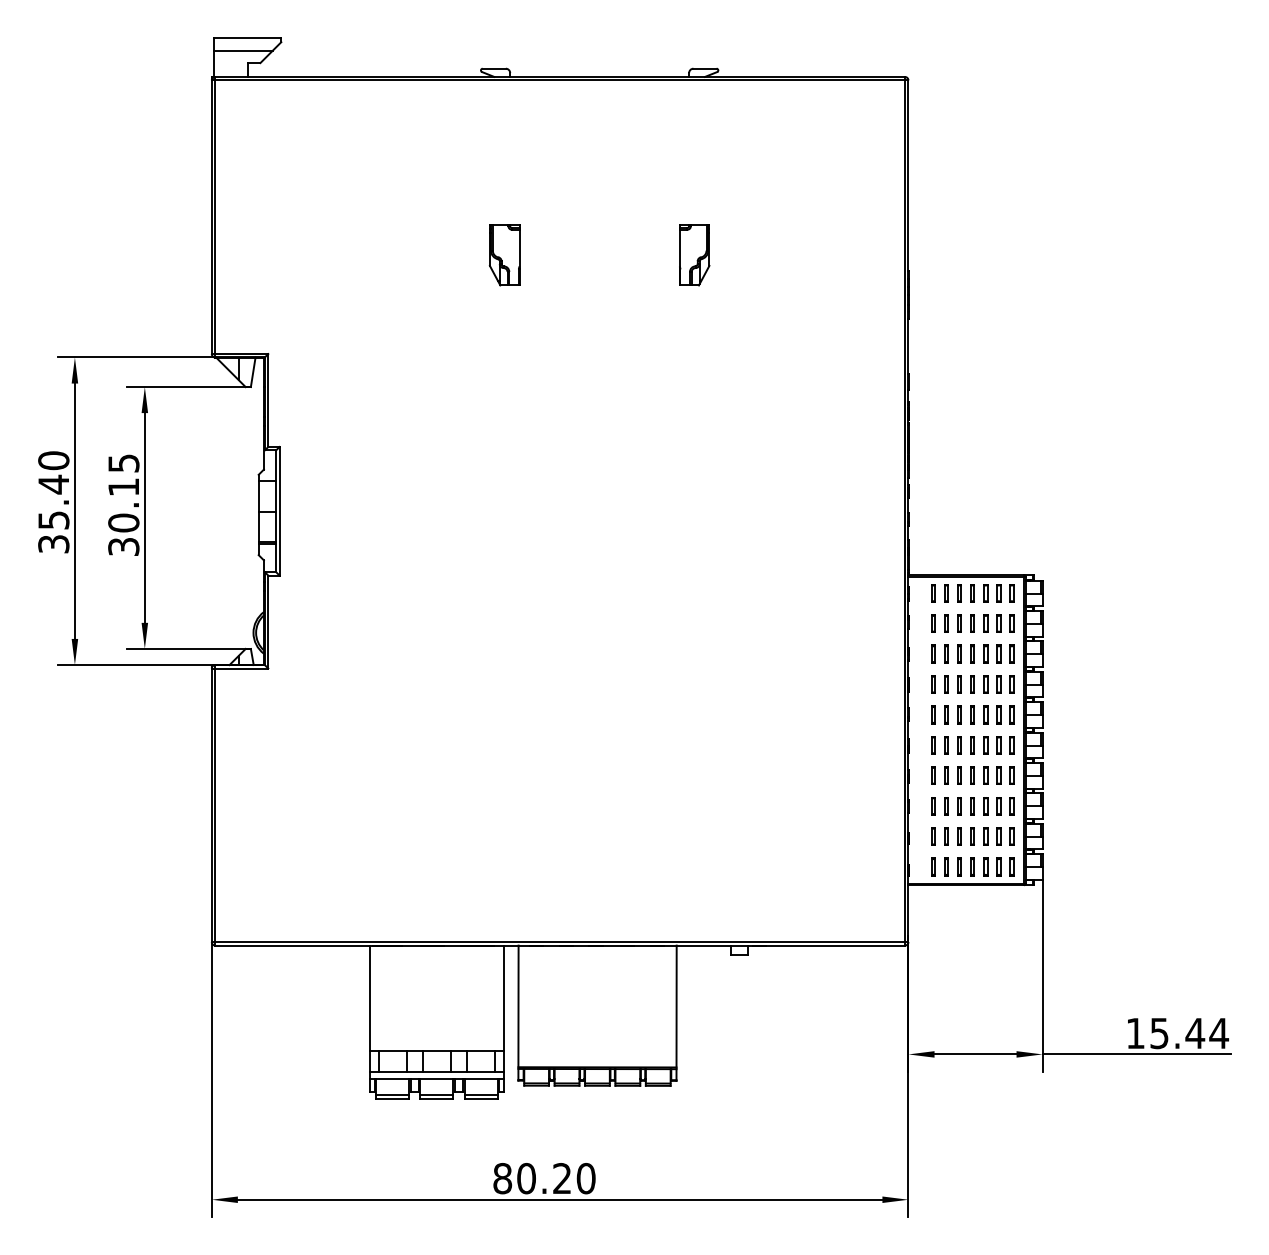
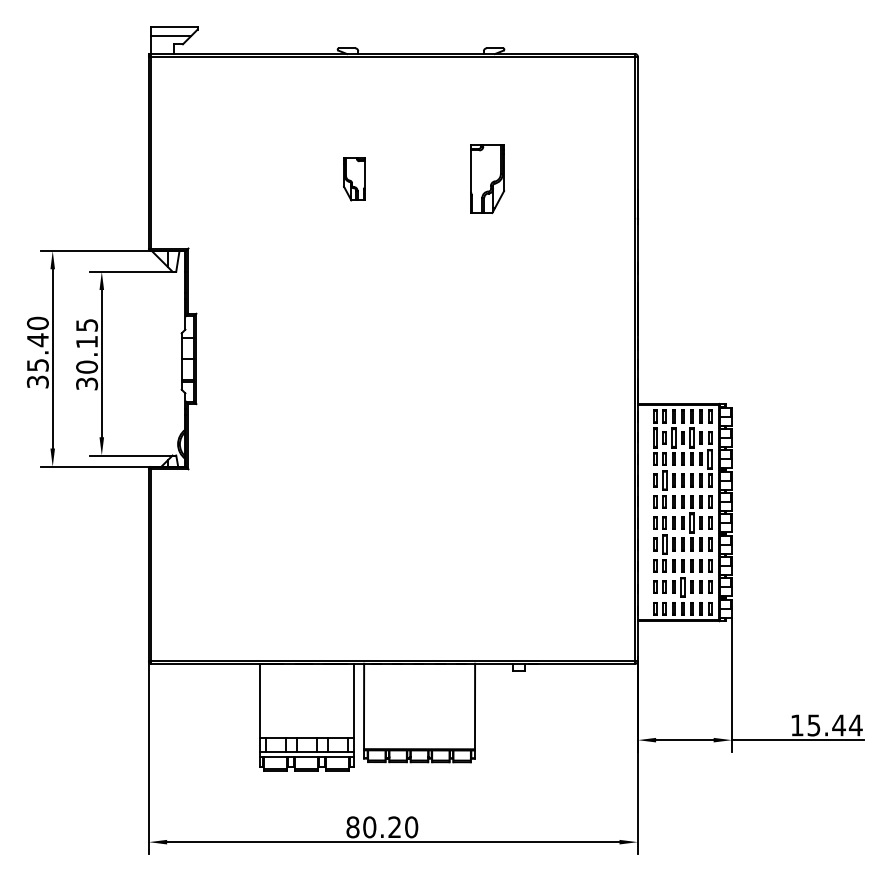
part: (694, 255) -> (487, 179), size x1.6
part: (933, 623) -> (655, 437), size x1.6
part: (959, 623) -> (673, 437), size x1.6
part: (985, 623) -> (691, 437), size x1.6
part: (1011, 653) -> (710, 458), size x1.6
part: (946, 684) -> (664, 480), size x1.6
part: (985, 745) -> (691, 523), size x1.6
part: (946, 775) -> (664, 544), size x1.6
part: (972, 836) -> (682, 587), size x1.6

